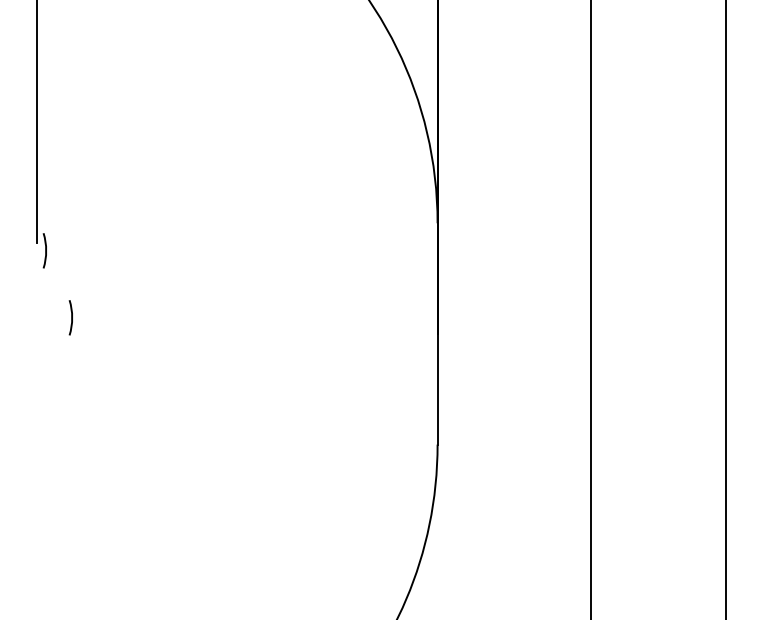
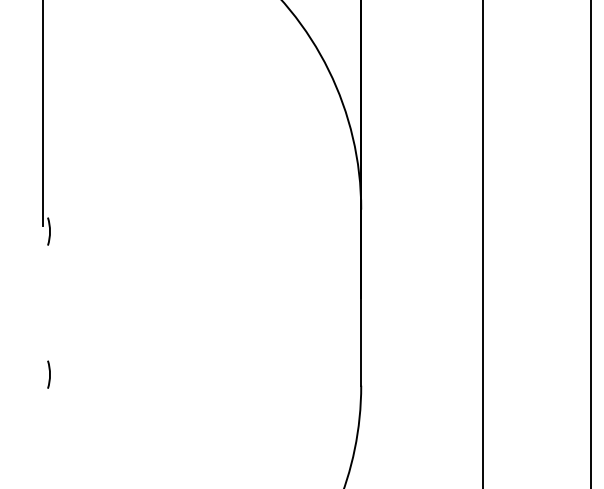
arc: (71, 317) -> (49, 374), moved

